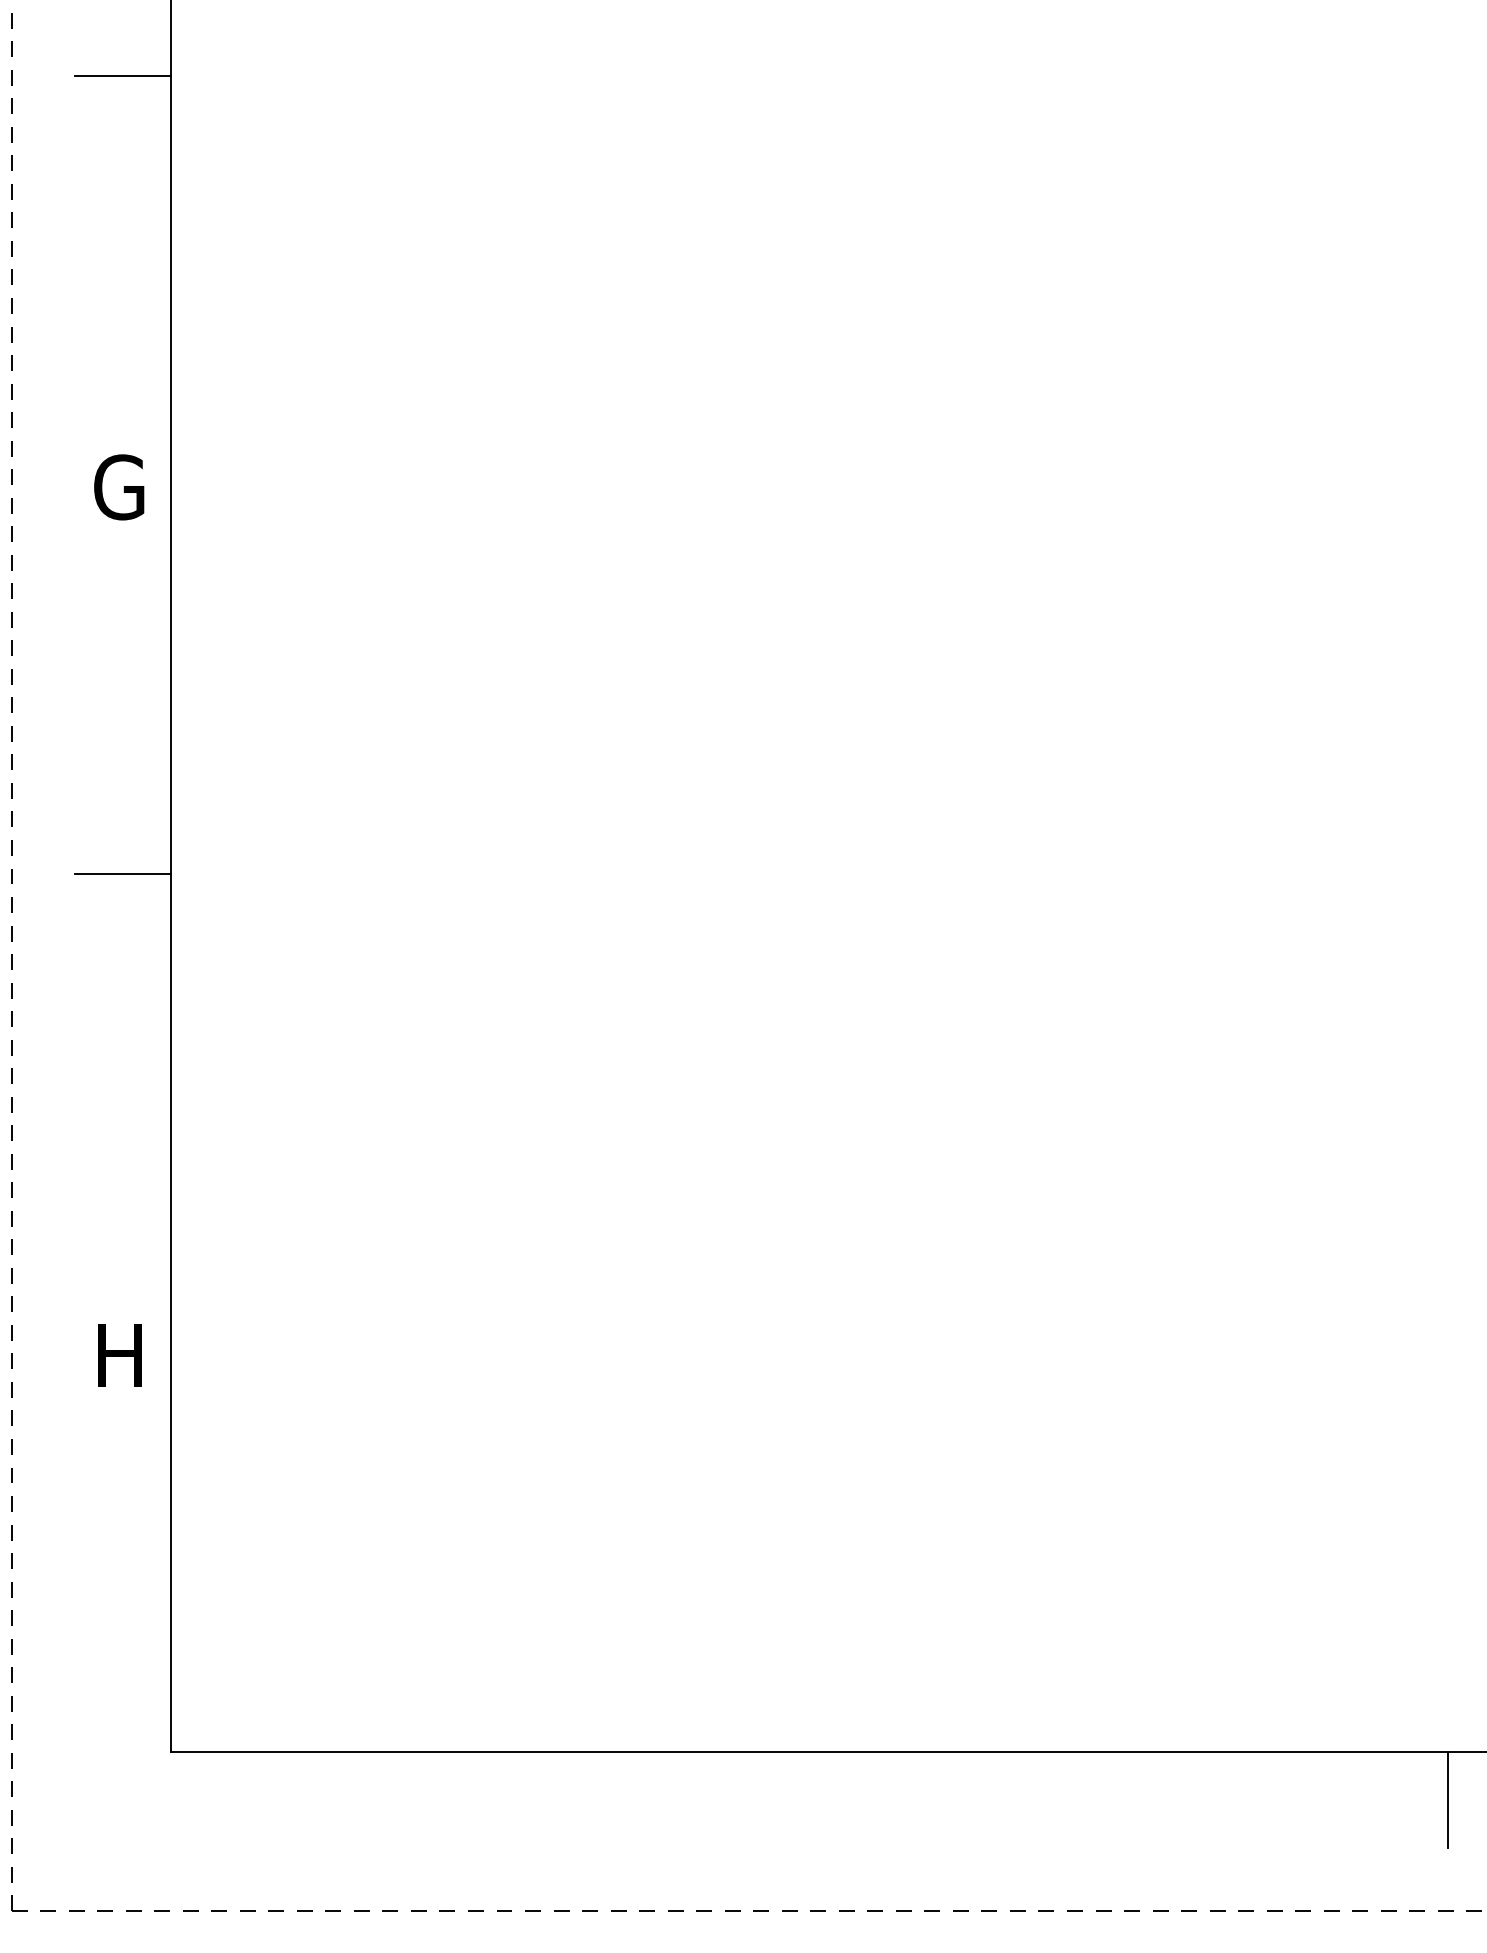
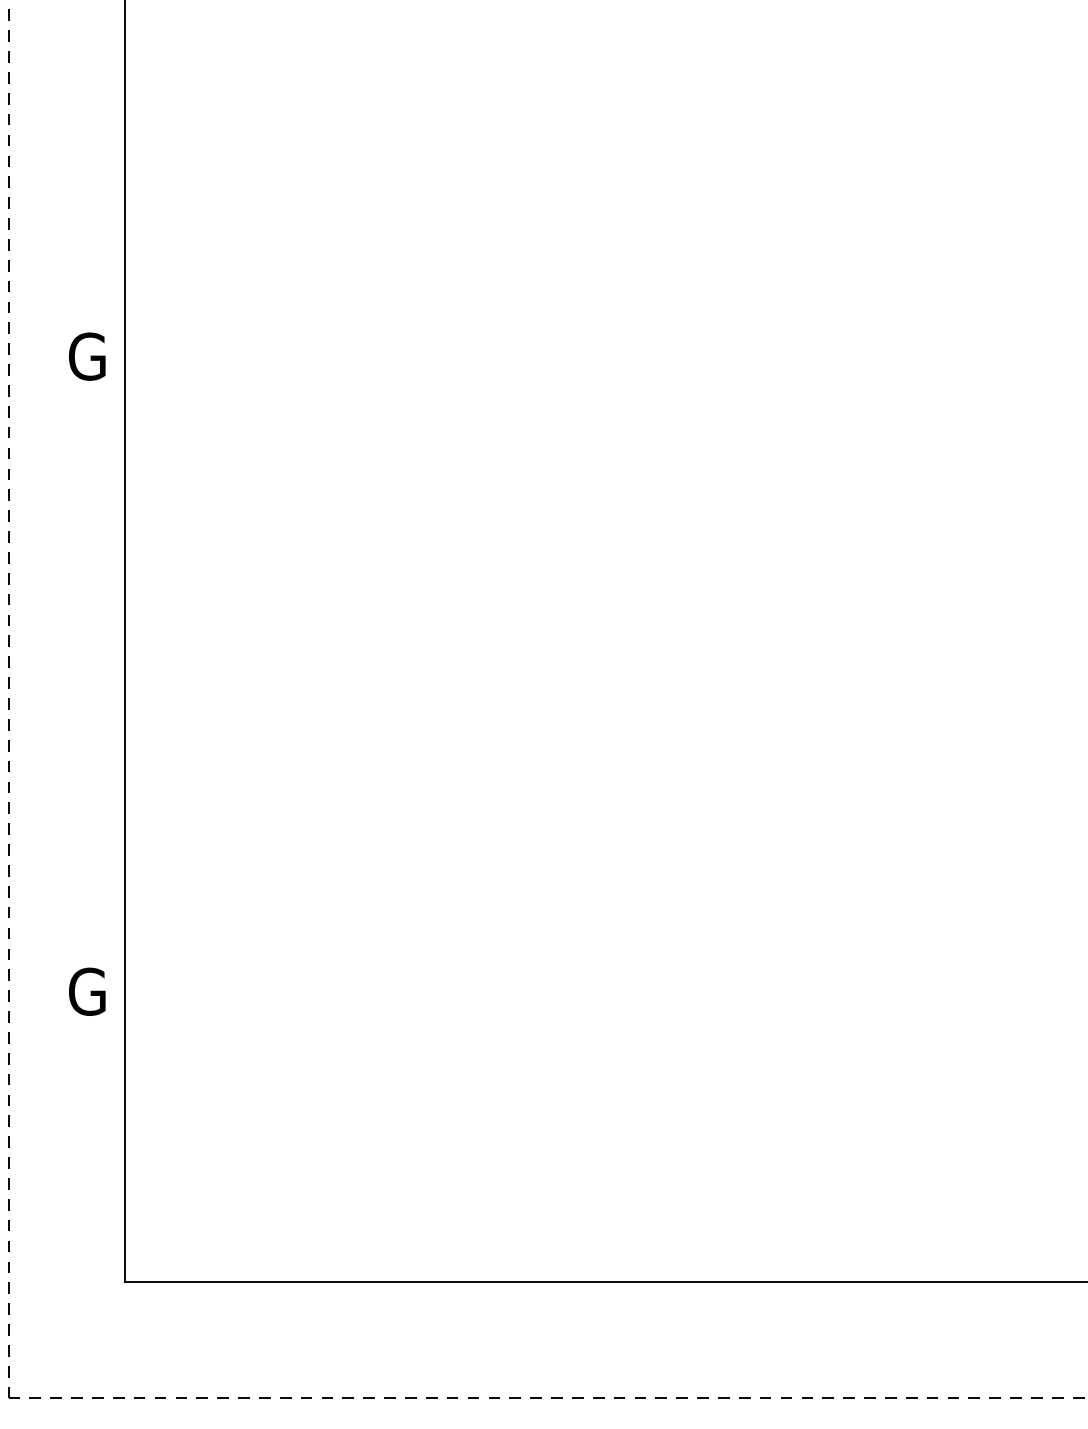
line: (123, 75) -> (90, 55), removed
line: (123, 873) -> (90, 639), removed
text: (119, 1355) -> (87, 991), H -> G
line: (1448, 1799) -> (1059, 1316), removed

